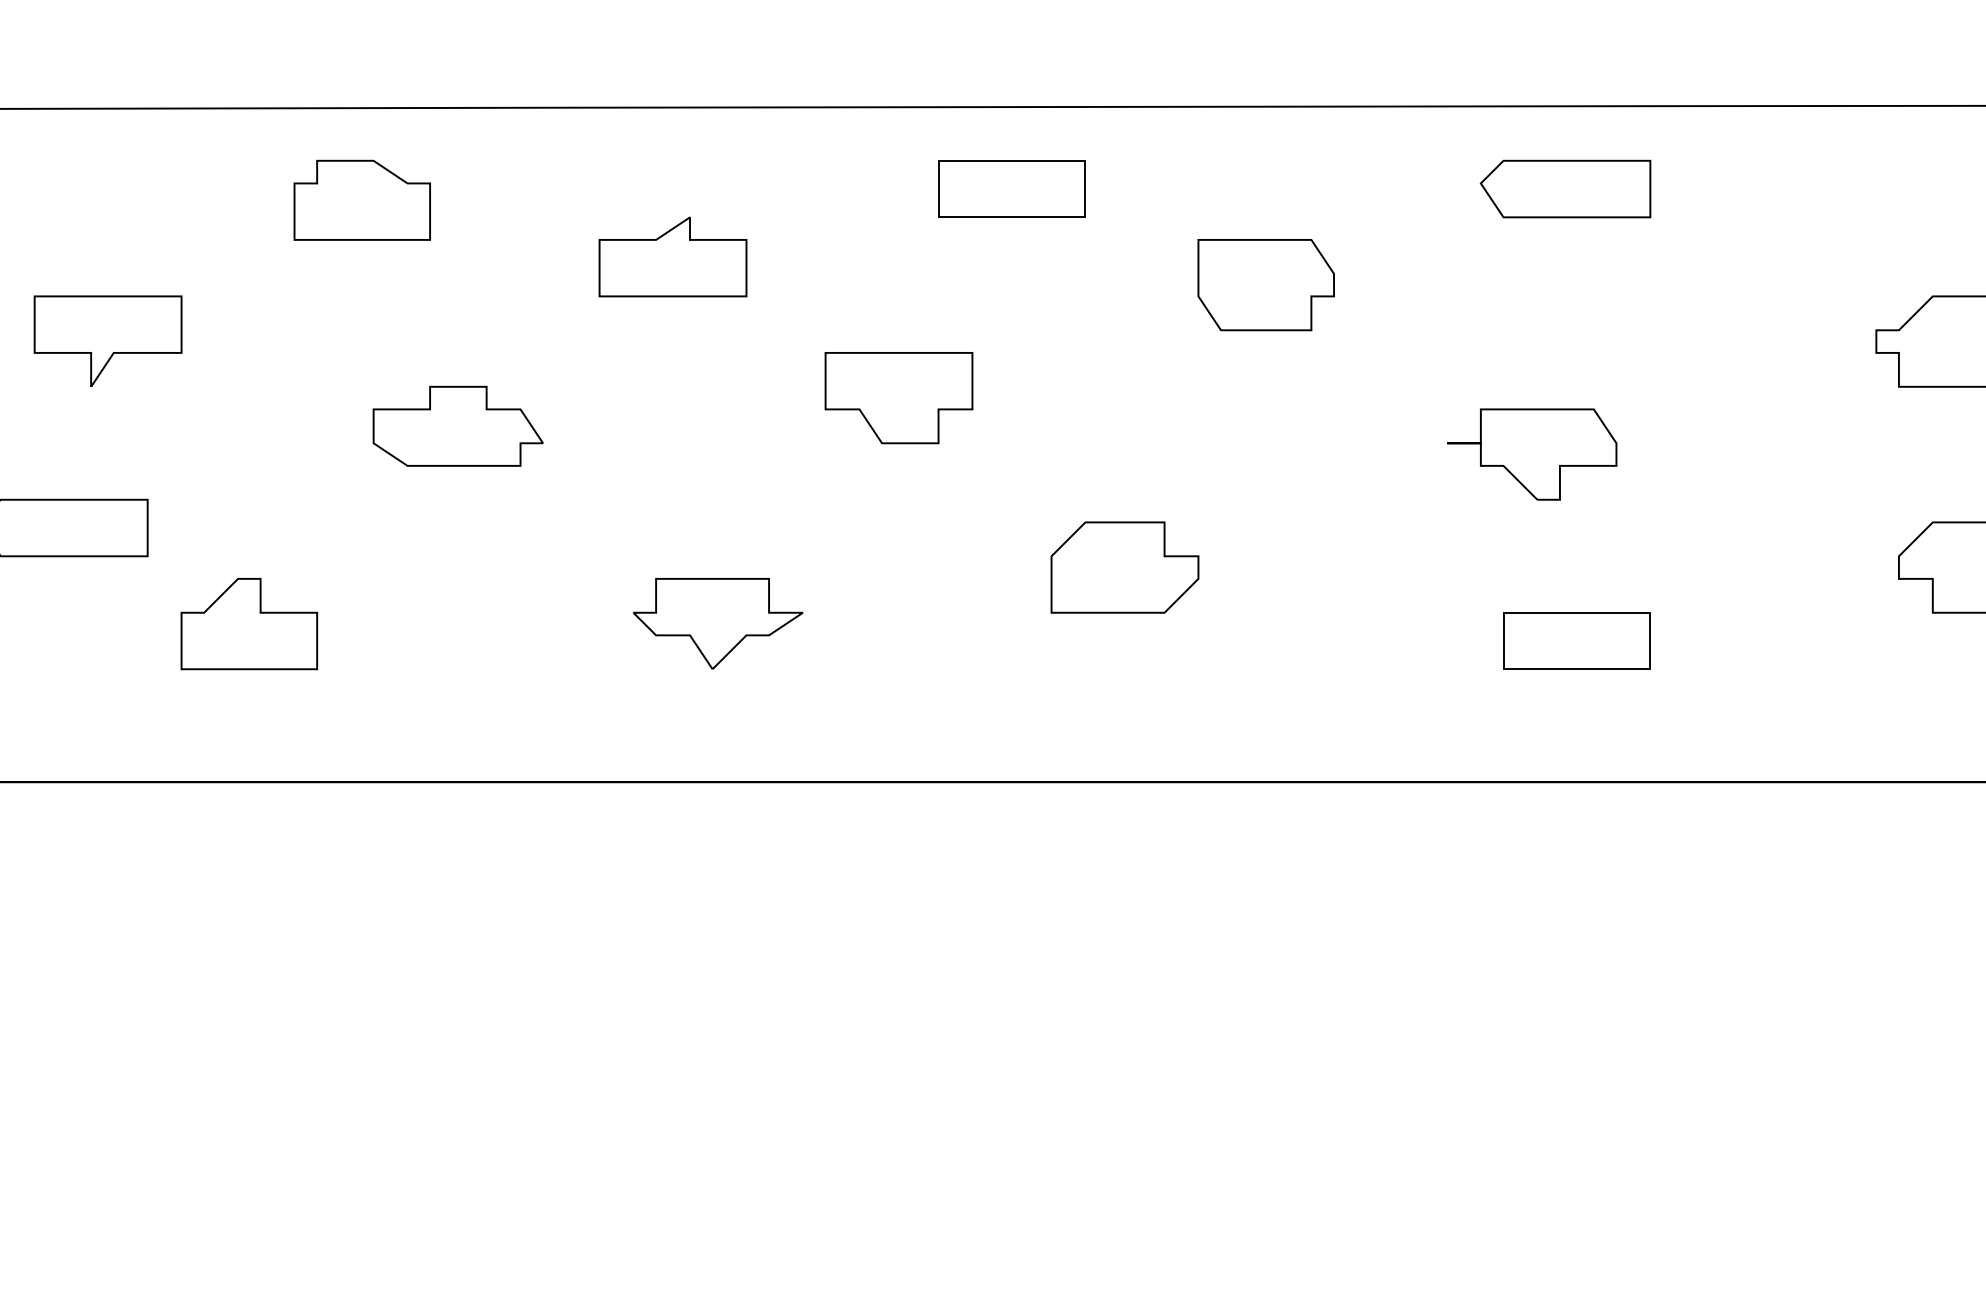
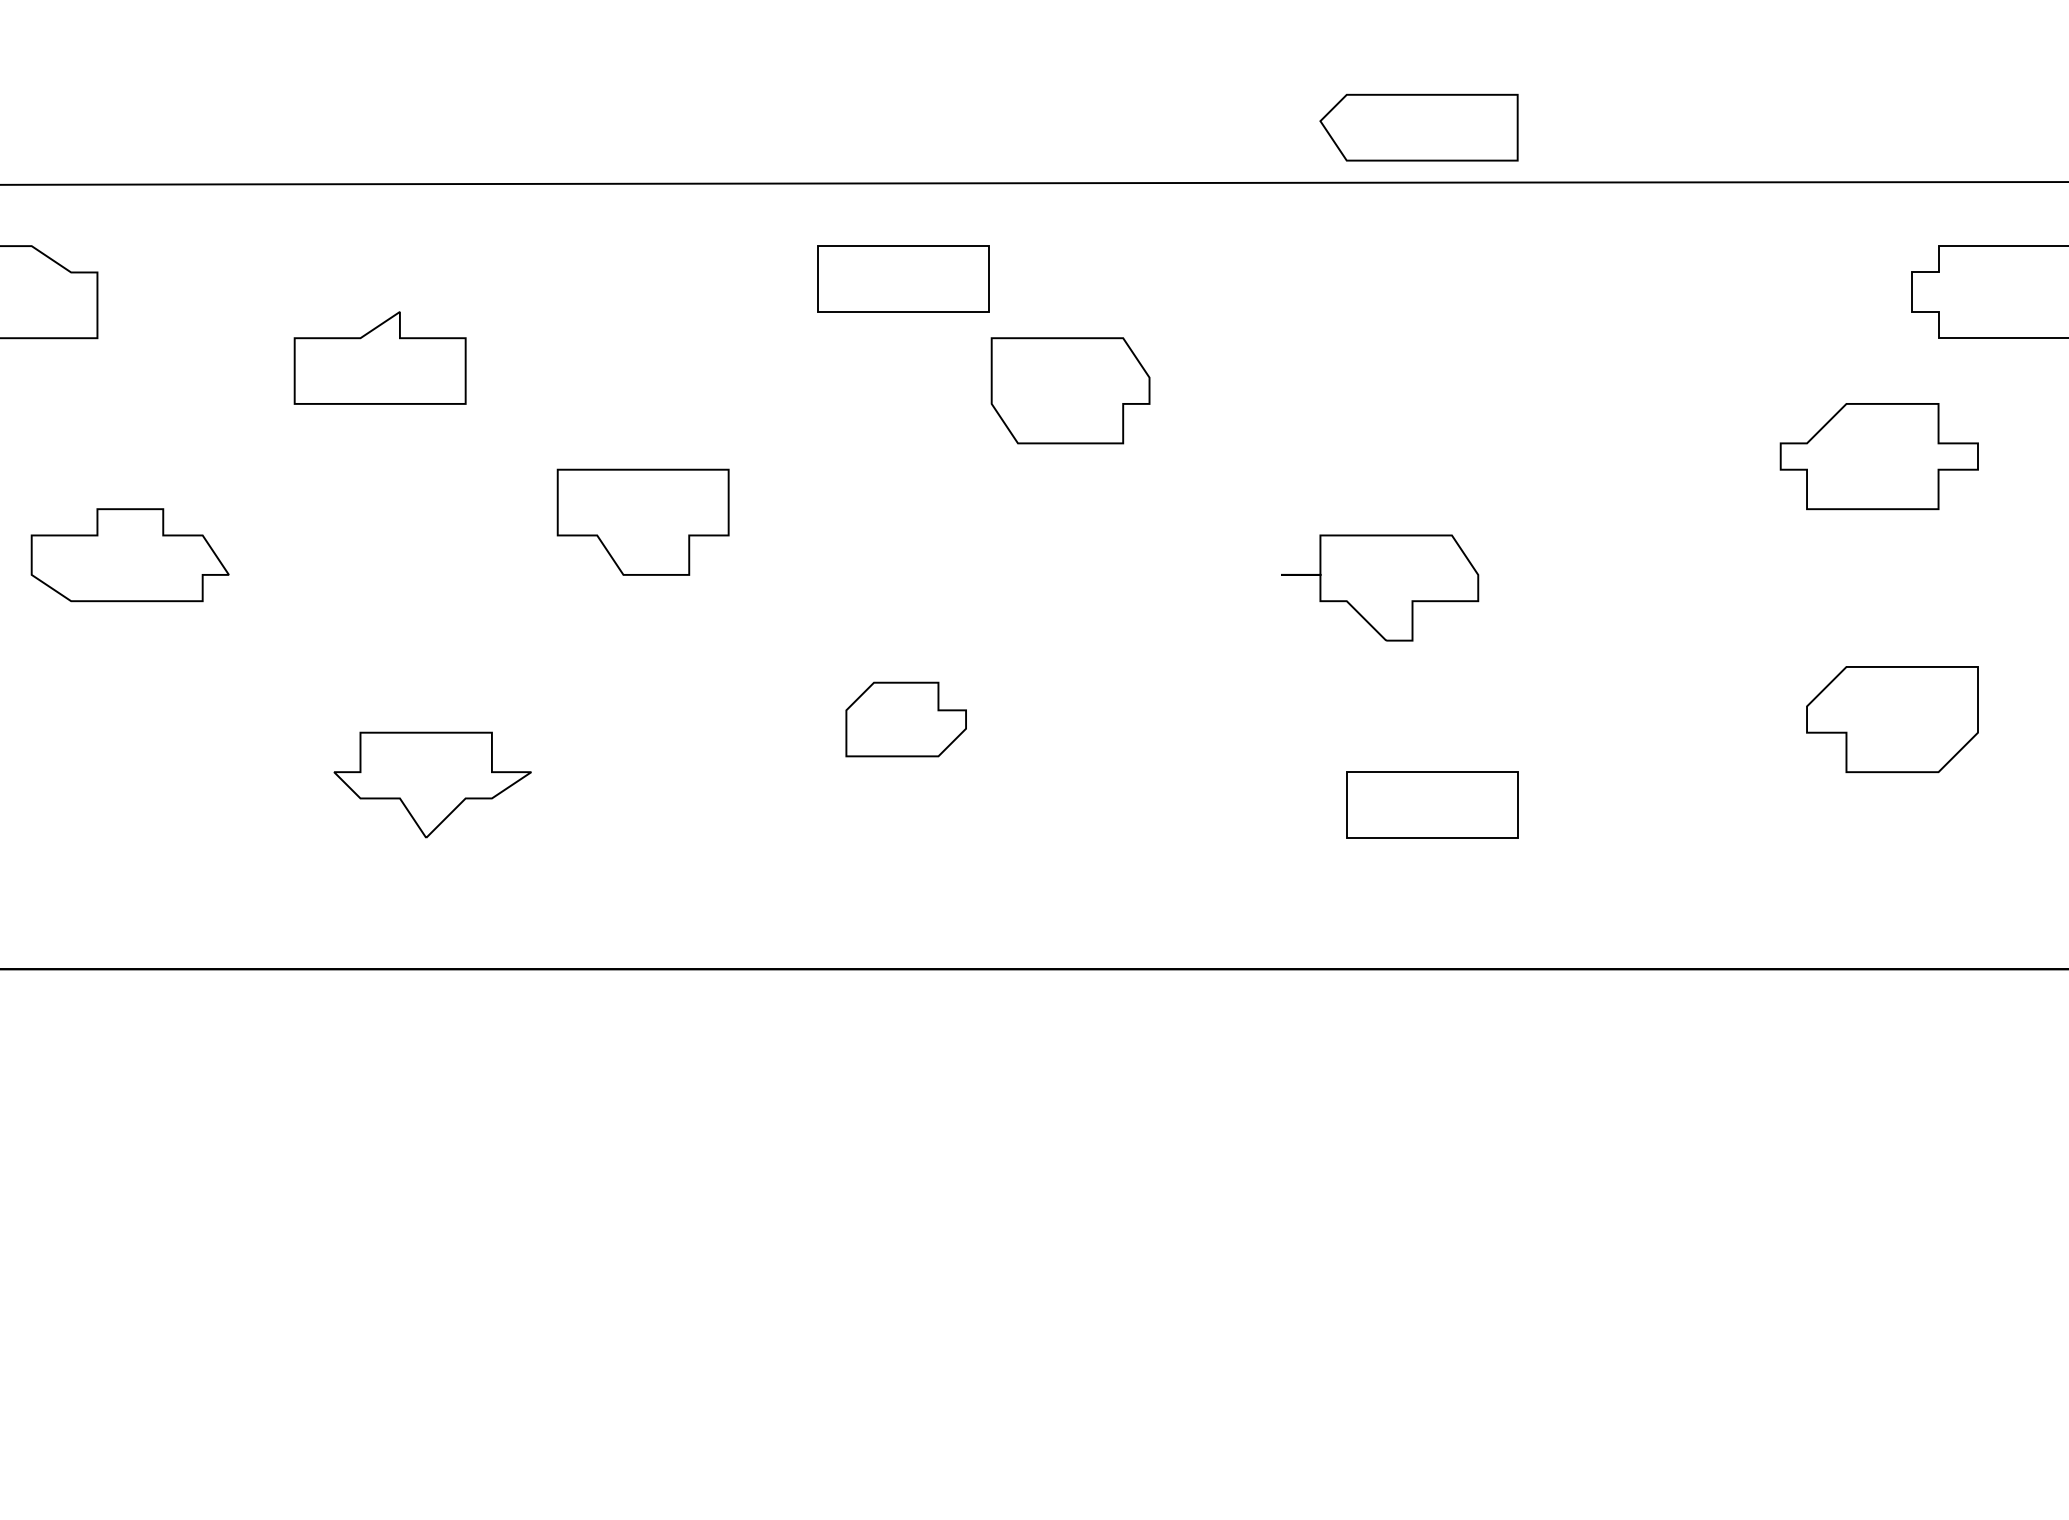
part: (1011, 188) -> (903, 278), moved
part: (1565, 188) -> (1418, 127), moved
part: (1124, 567) -> (905, 719), size x0.7

